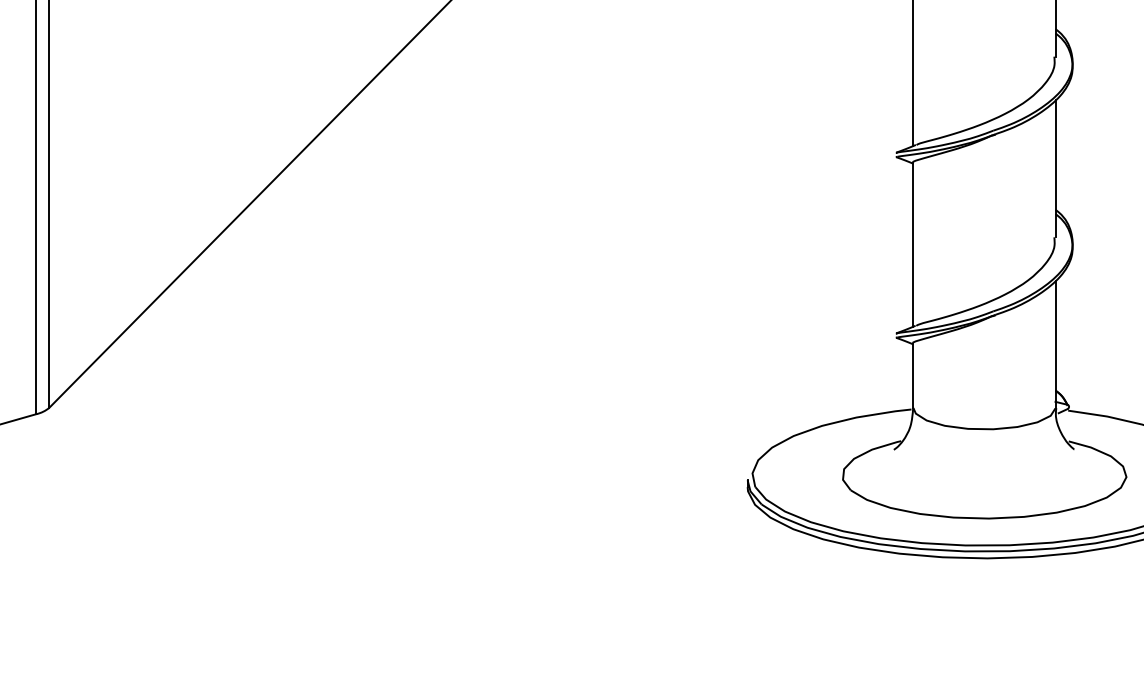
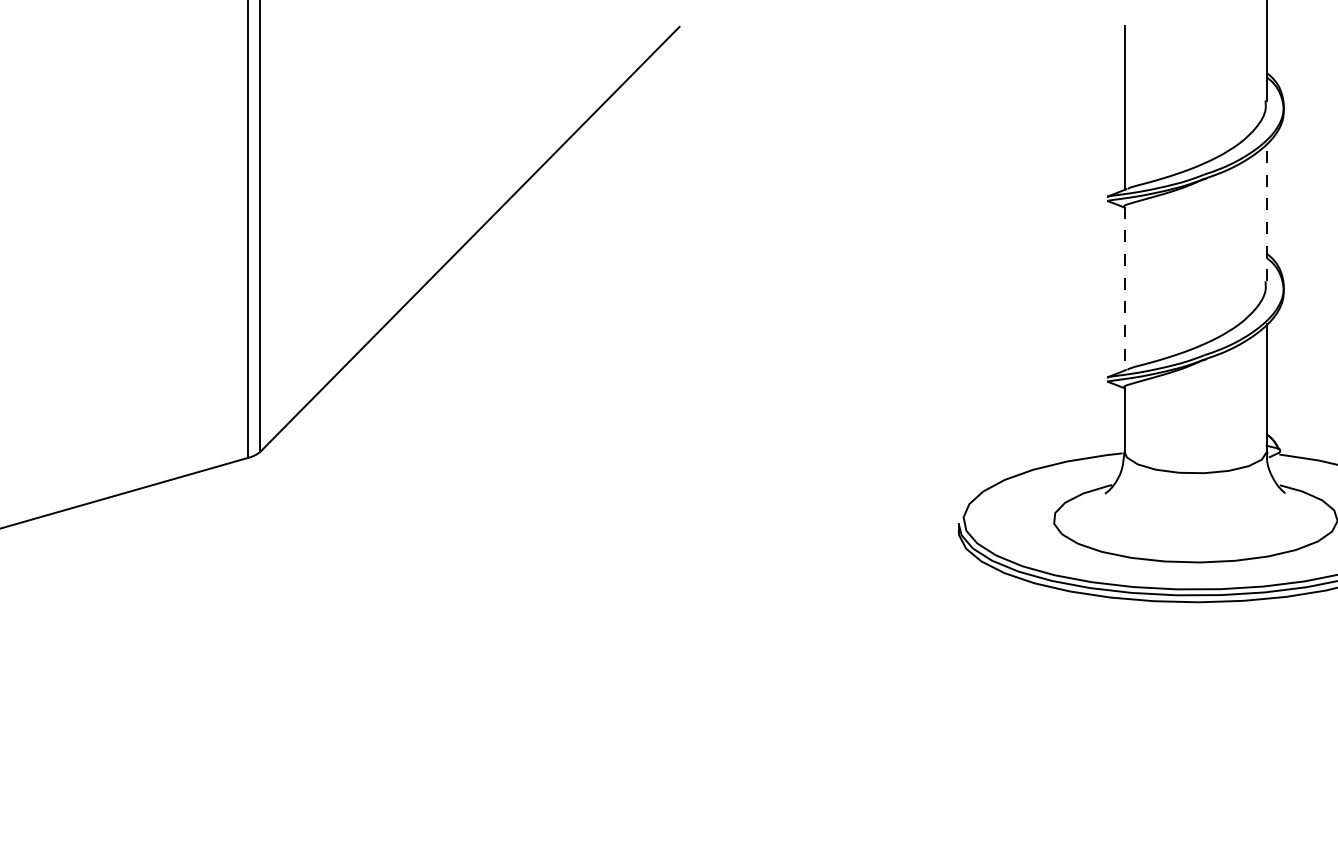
line: (1055, 168) -> (1266, 212), solid -> dashed
line: (913, 244) -> (1124, 288), solid -> dashed

